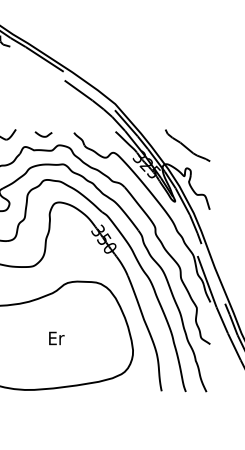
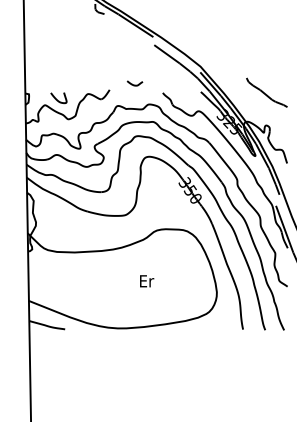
curve: (43, 135) -> (134, 84), moved
curve: (187, 146) -> (266, 93), moved

